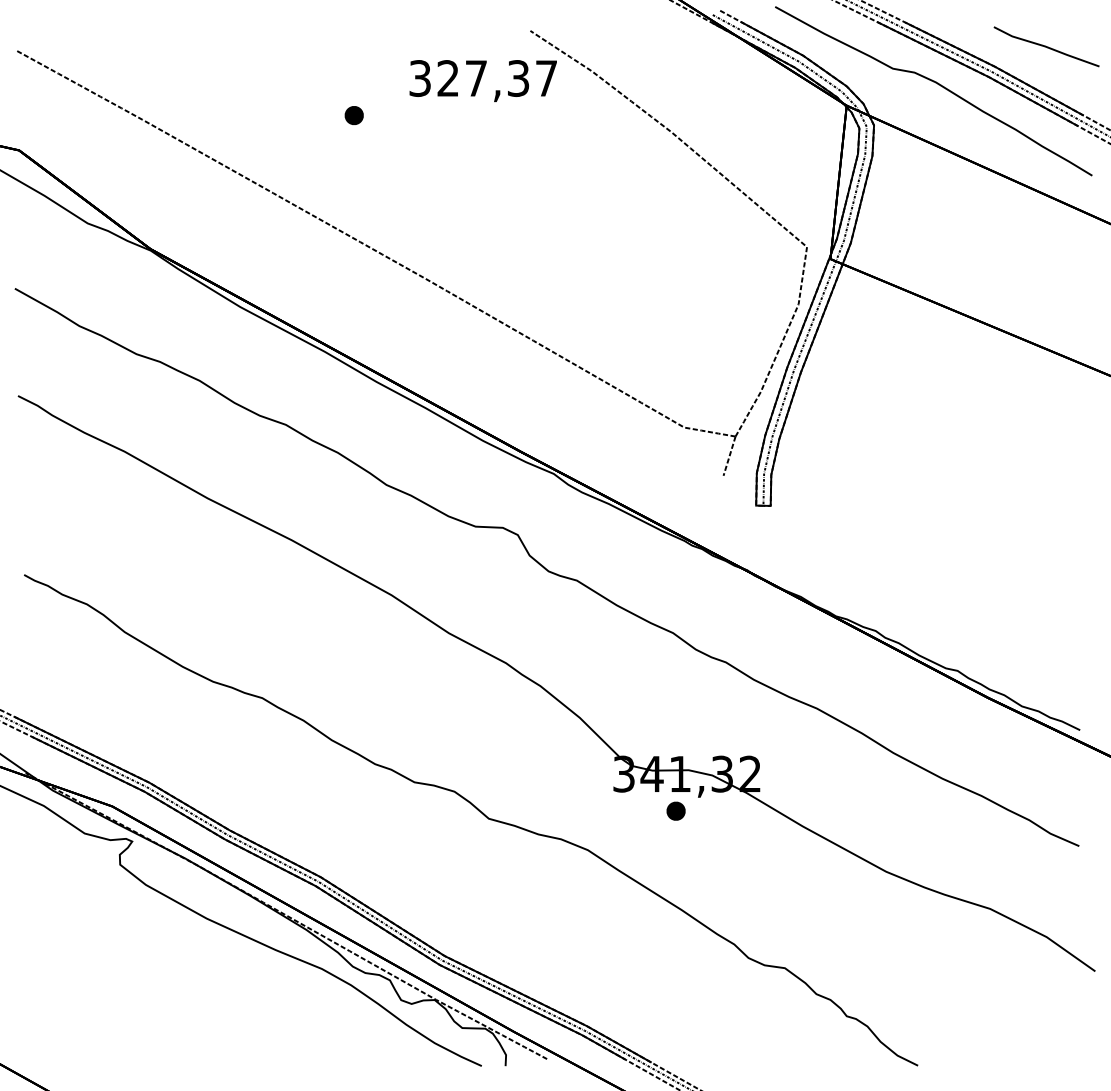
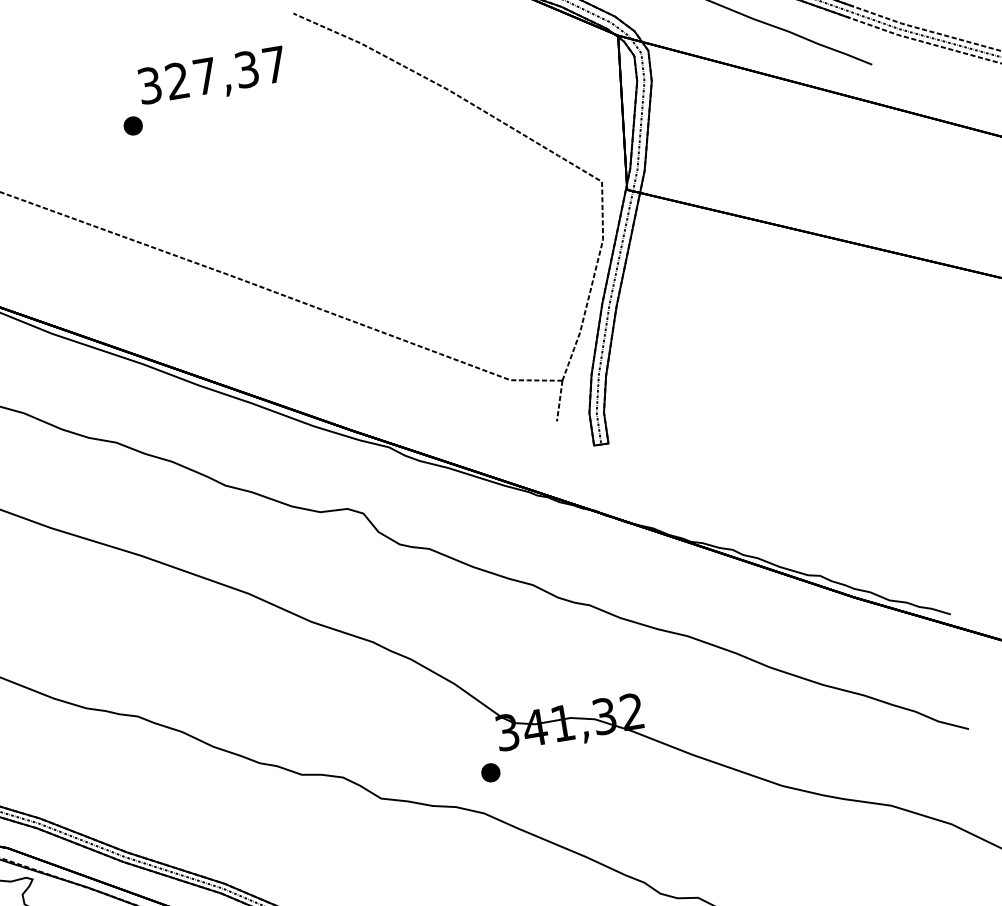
text: (482, 81) -> (211, 78), moved
part: (675, 810) -> (490, 772), moved

